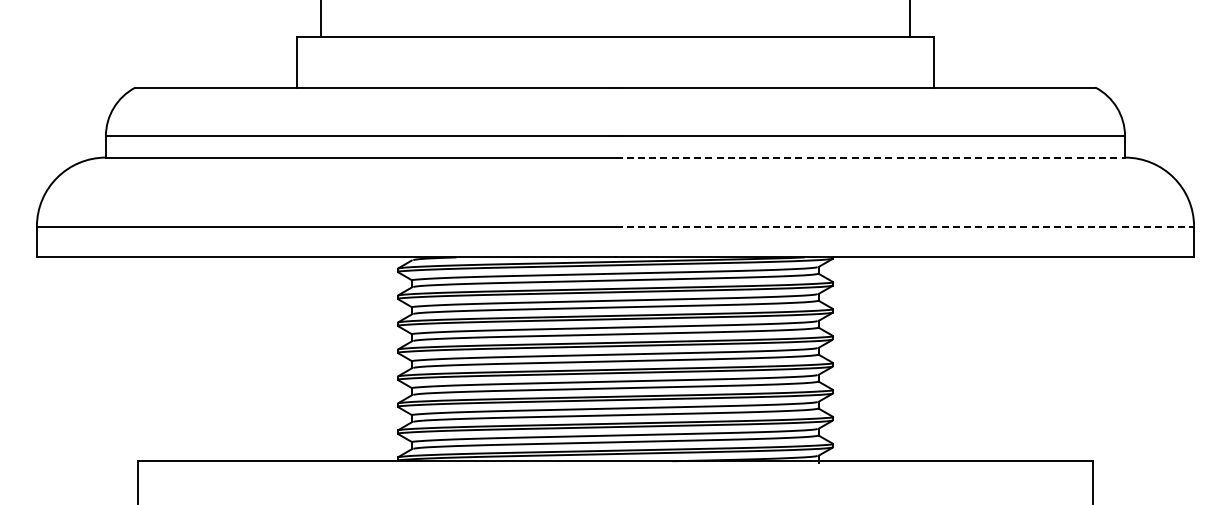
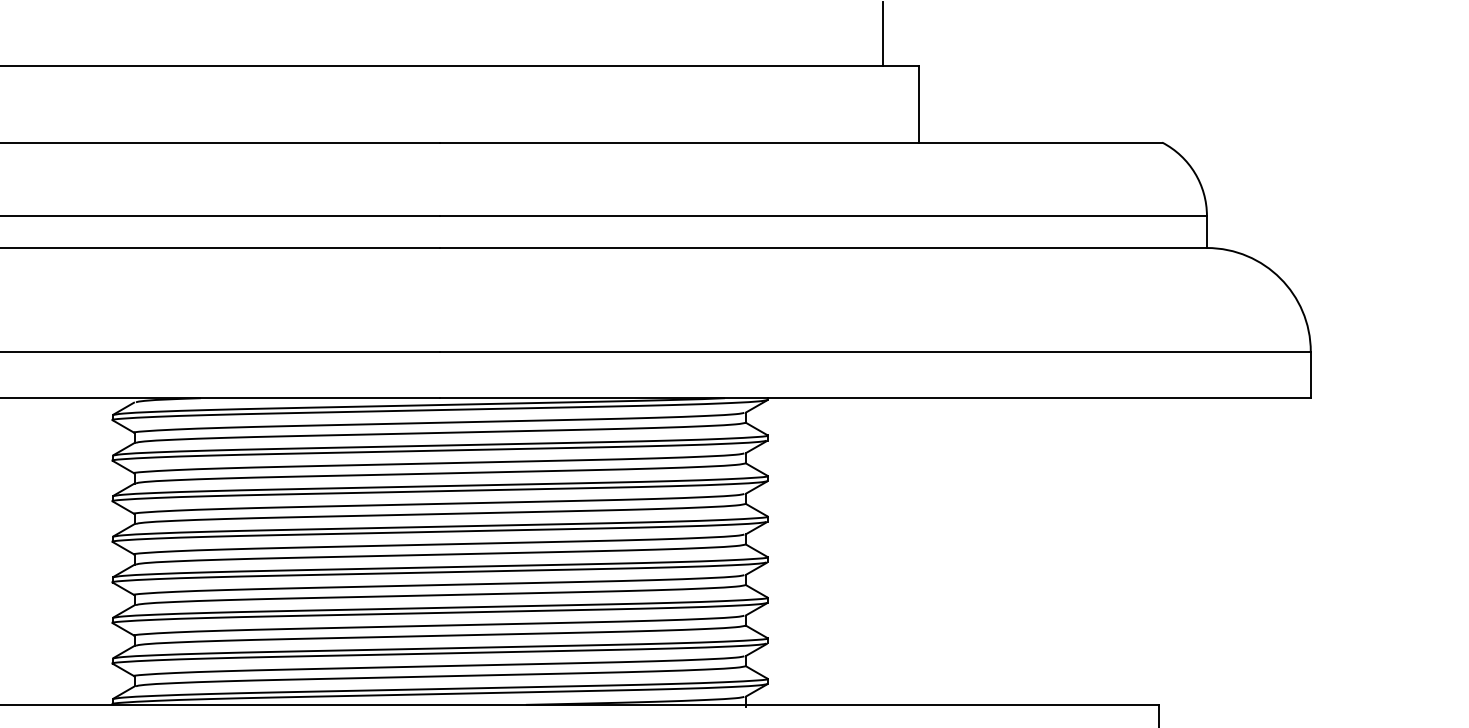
line: (870, 157) -> (823, 247), dashed -> solid
line: (905, 226) -> (876, 351), dashed -> solid

